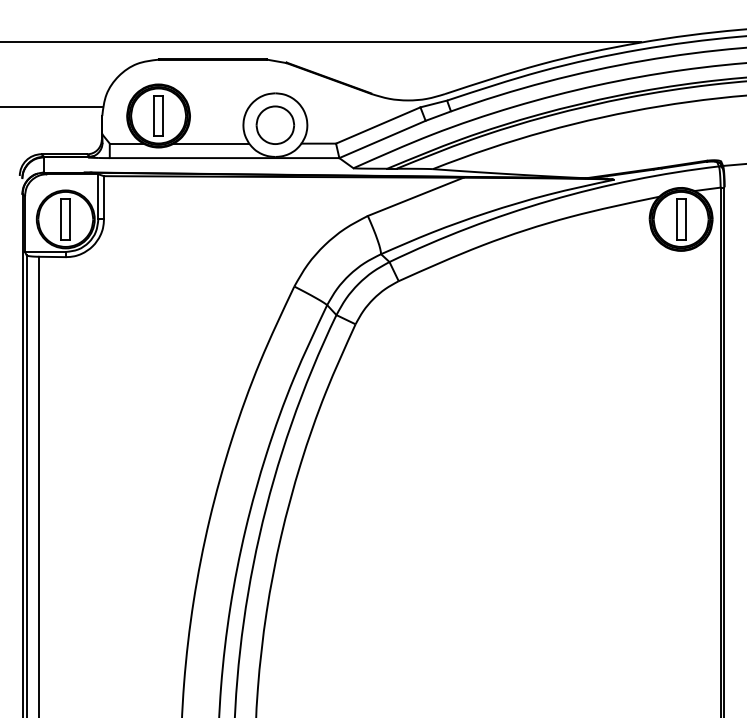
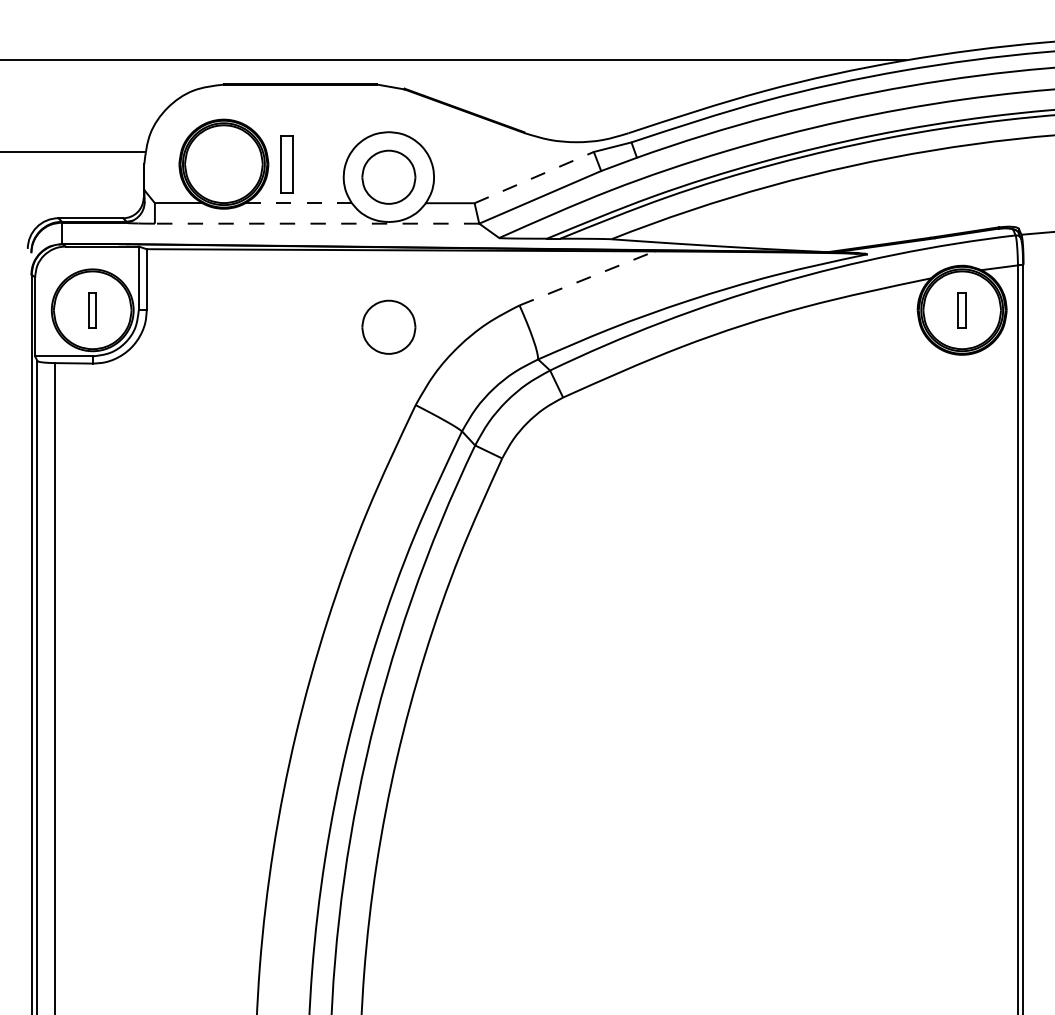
part: (158, 116) -> (286, 164), moved
line: (378, 125) -> (534, 177), solid -> dashed
line: (212, 143) -> (299, 203), solid -> dashed
line: (224, 157) -> (316, 223), solid -> dashed
line: (415, 196) -> (587, 278), solid -> dashed
part: (65, 219) -> (92, 310), size x0.6
part: (681, 219) -> (962, 310), size x0.6
part: (275, 230) -> (388, 326), added

